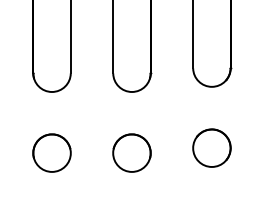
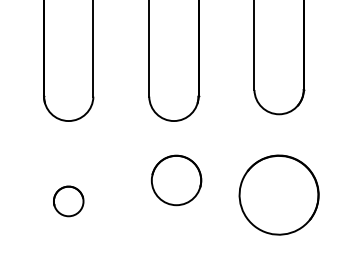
part: (211, 147) -> (278, 194), size x1.6
part: (51, 152) -> (68, 200), size x0.6
part: (131, 152) -> (175, 179), moved

